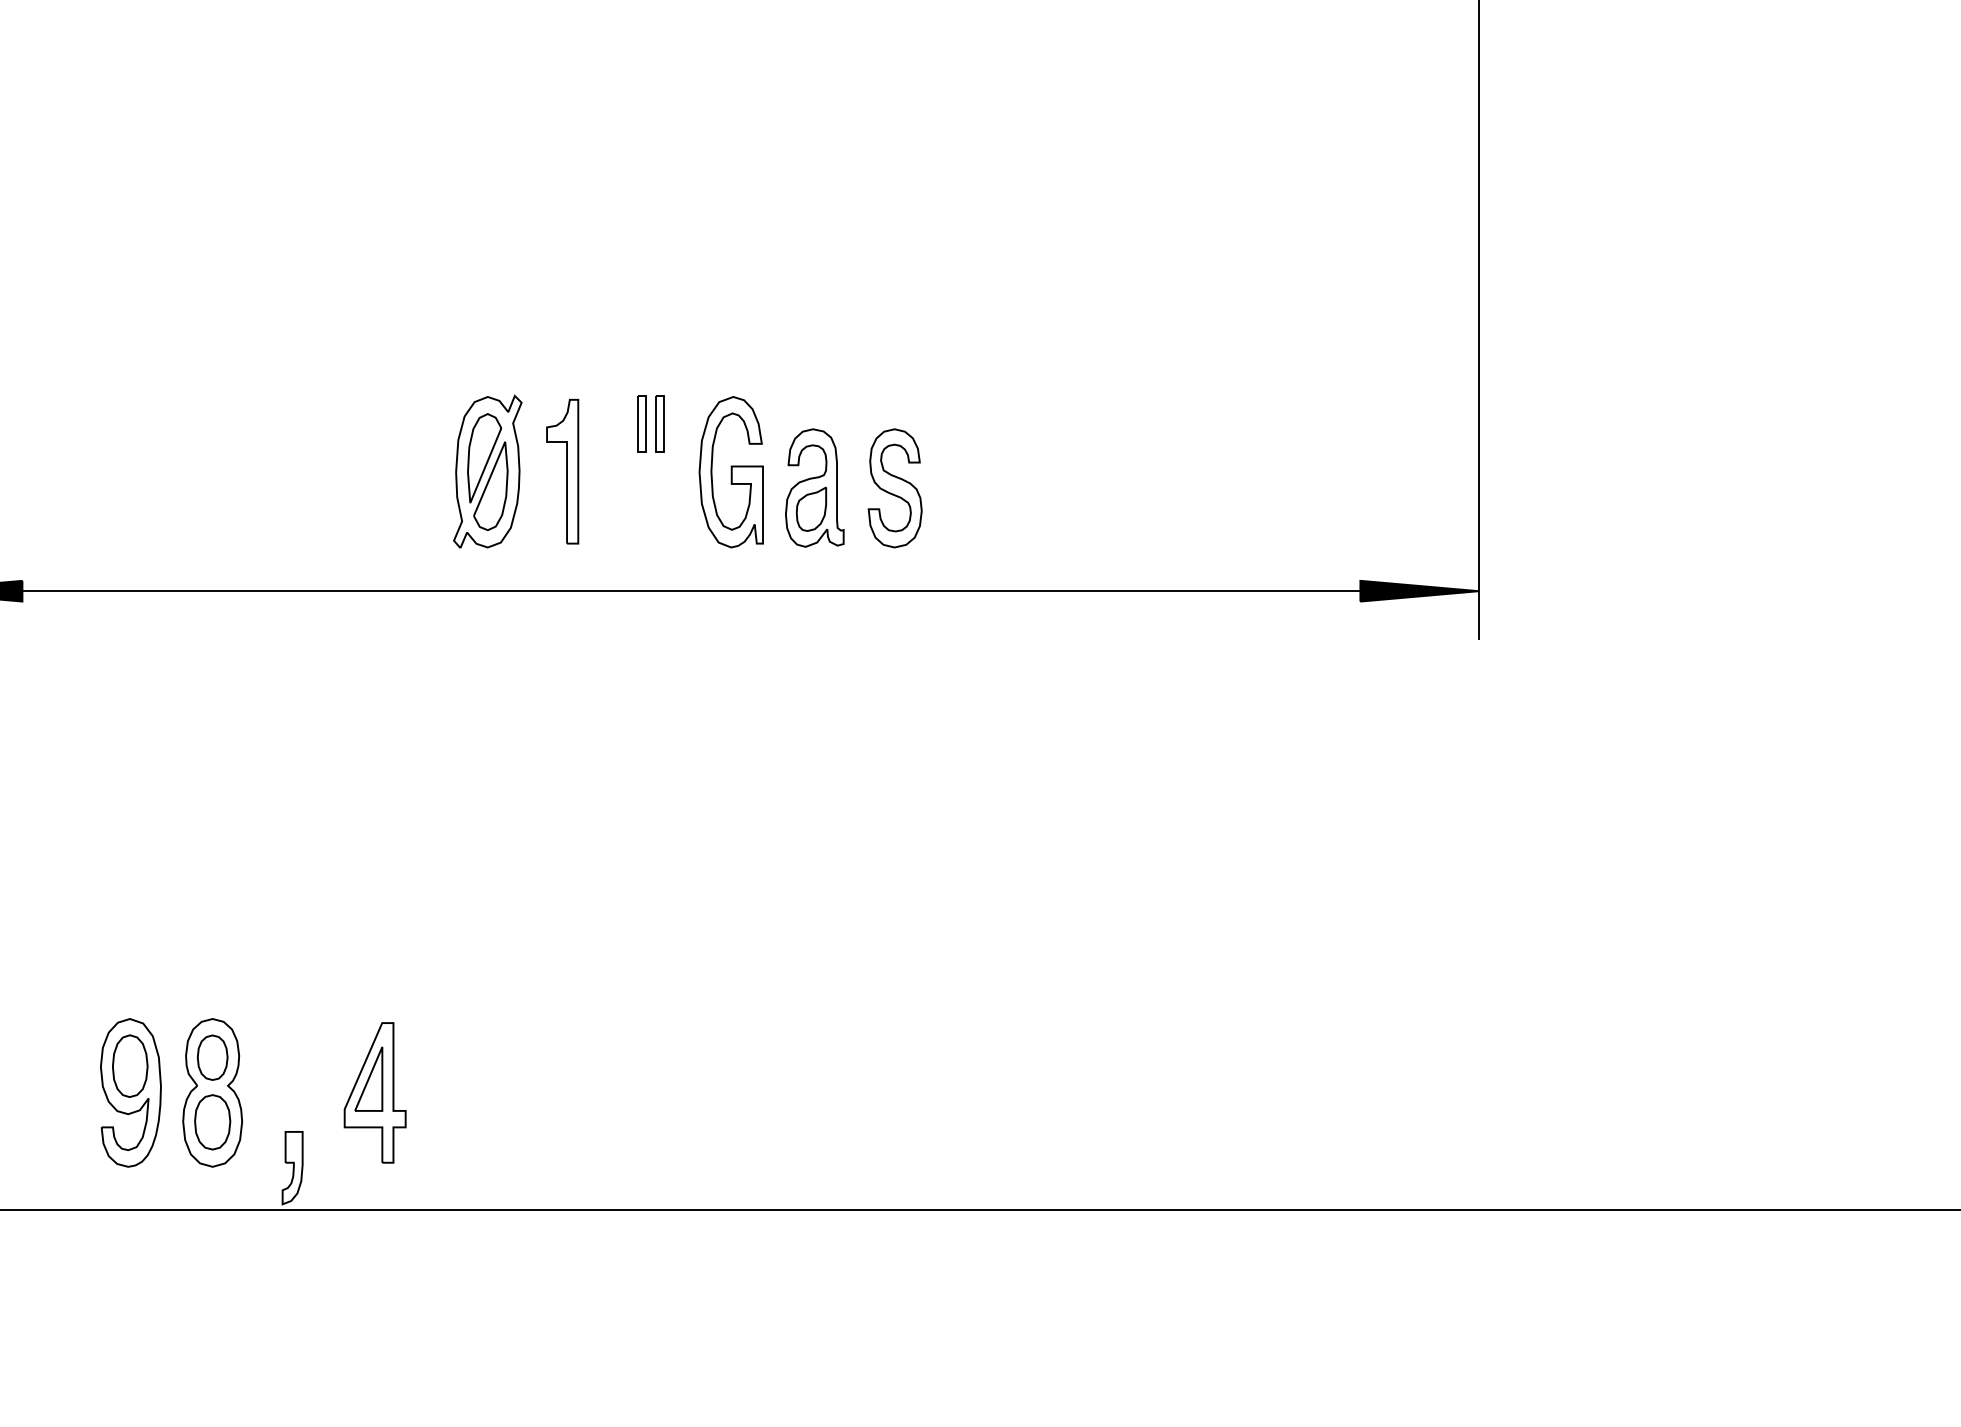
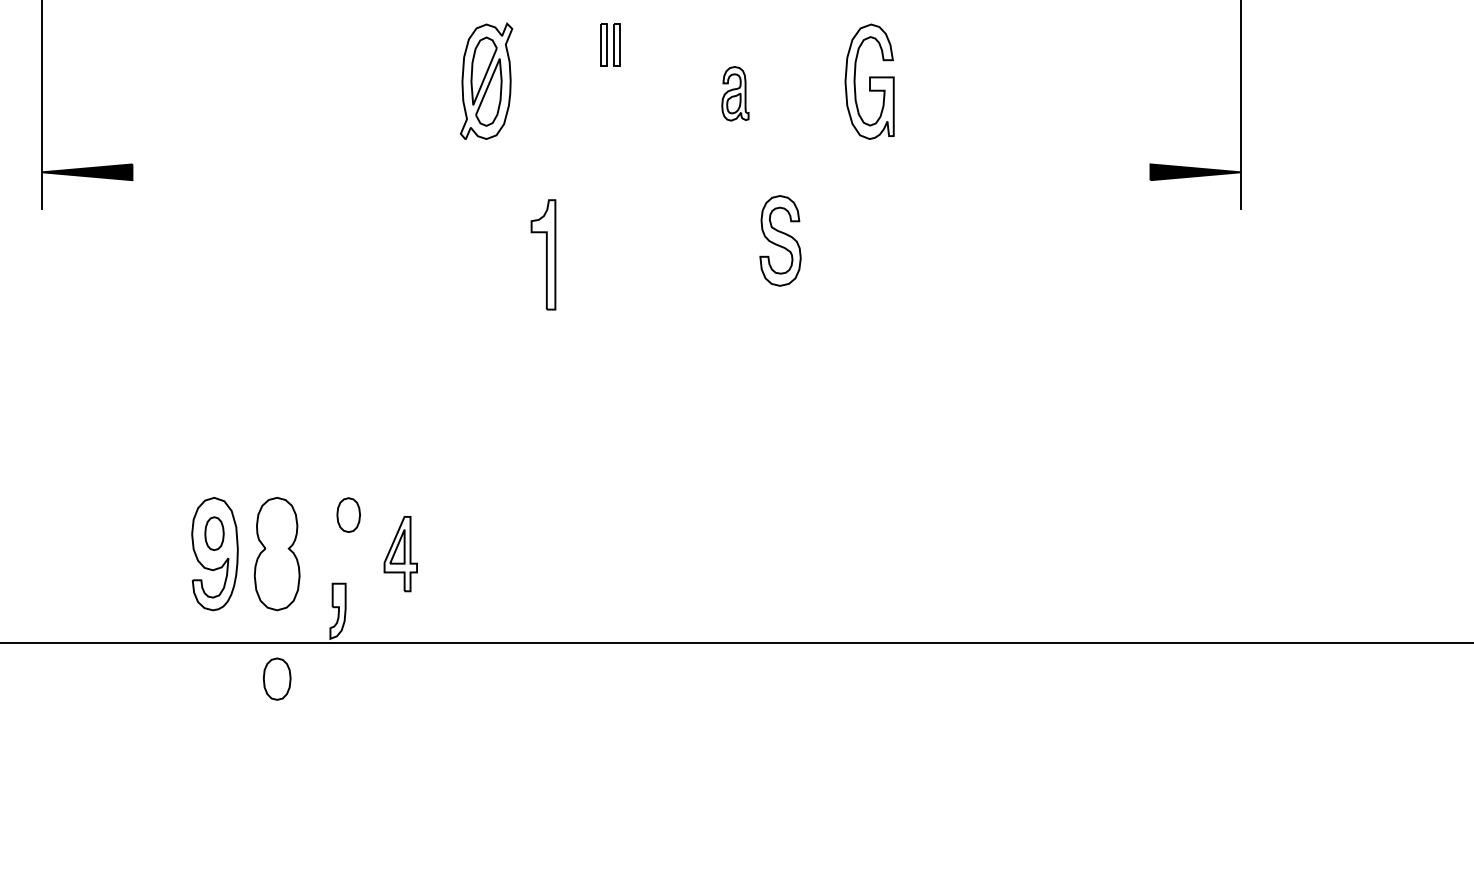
part: (562, 471) -> (543, 254), moved
part: (730, 472) -> (869, 81), moved
part: (814, 487) -> (735, 93), size x0.6
part: (894, 488) -> (780, 241), moved
line: (691, 591) -> (641, 172), removed
part: (212, 1057) -> (348, 514), moved
part: (130, 1065) -> (214, 533), size x0.7
part: (374, 1092) -> (400, 553), size x0.7
part: (212, 1122) -> (277, 679), moved

